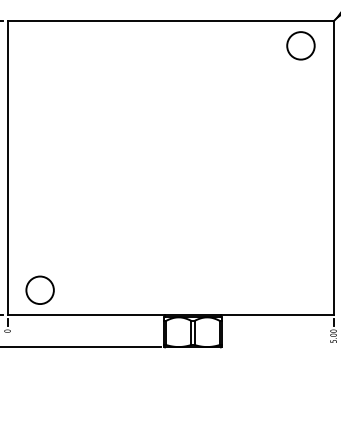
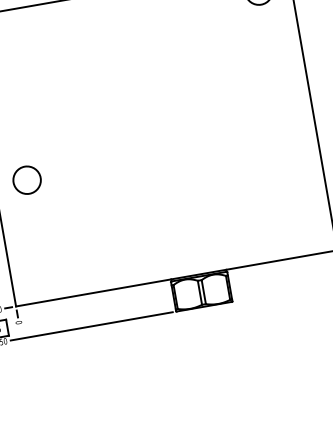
circle: (39, 289) -> (26, 179), moved

